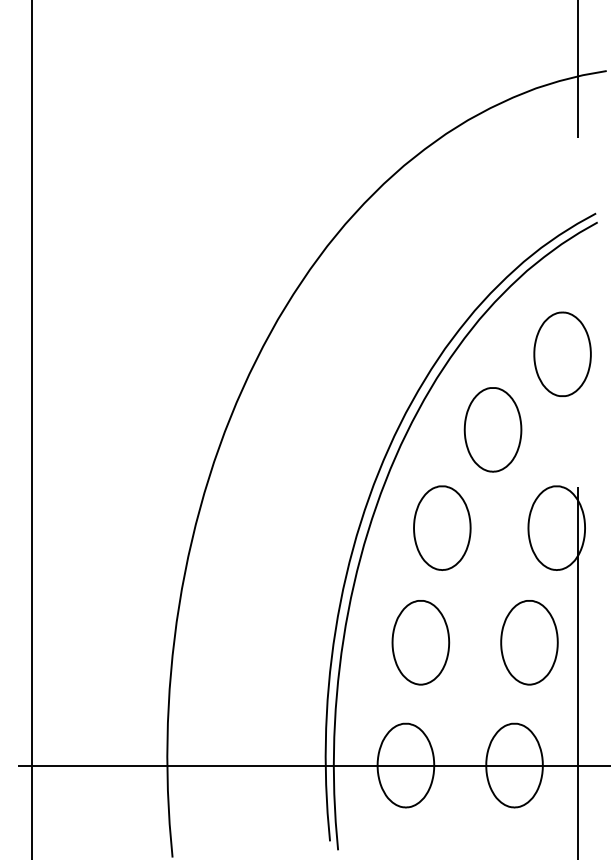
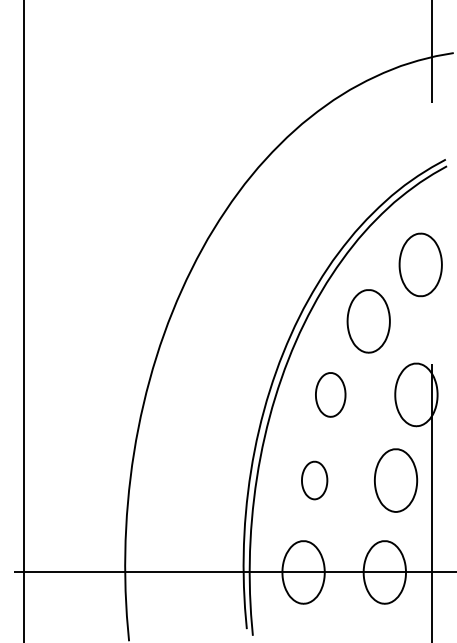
part: (441, 527) -> (330, 394), size x0.7
part: (420, 642) -> (314, 480), size x0.6

